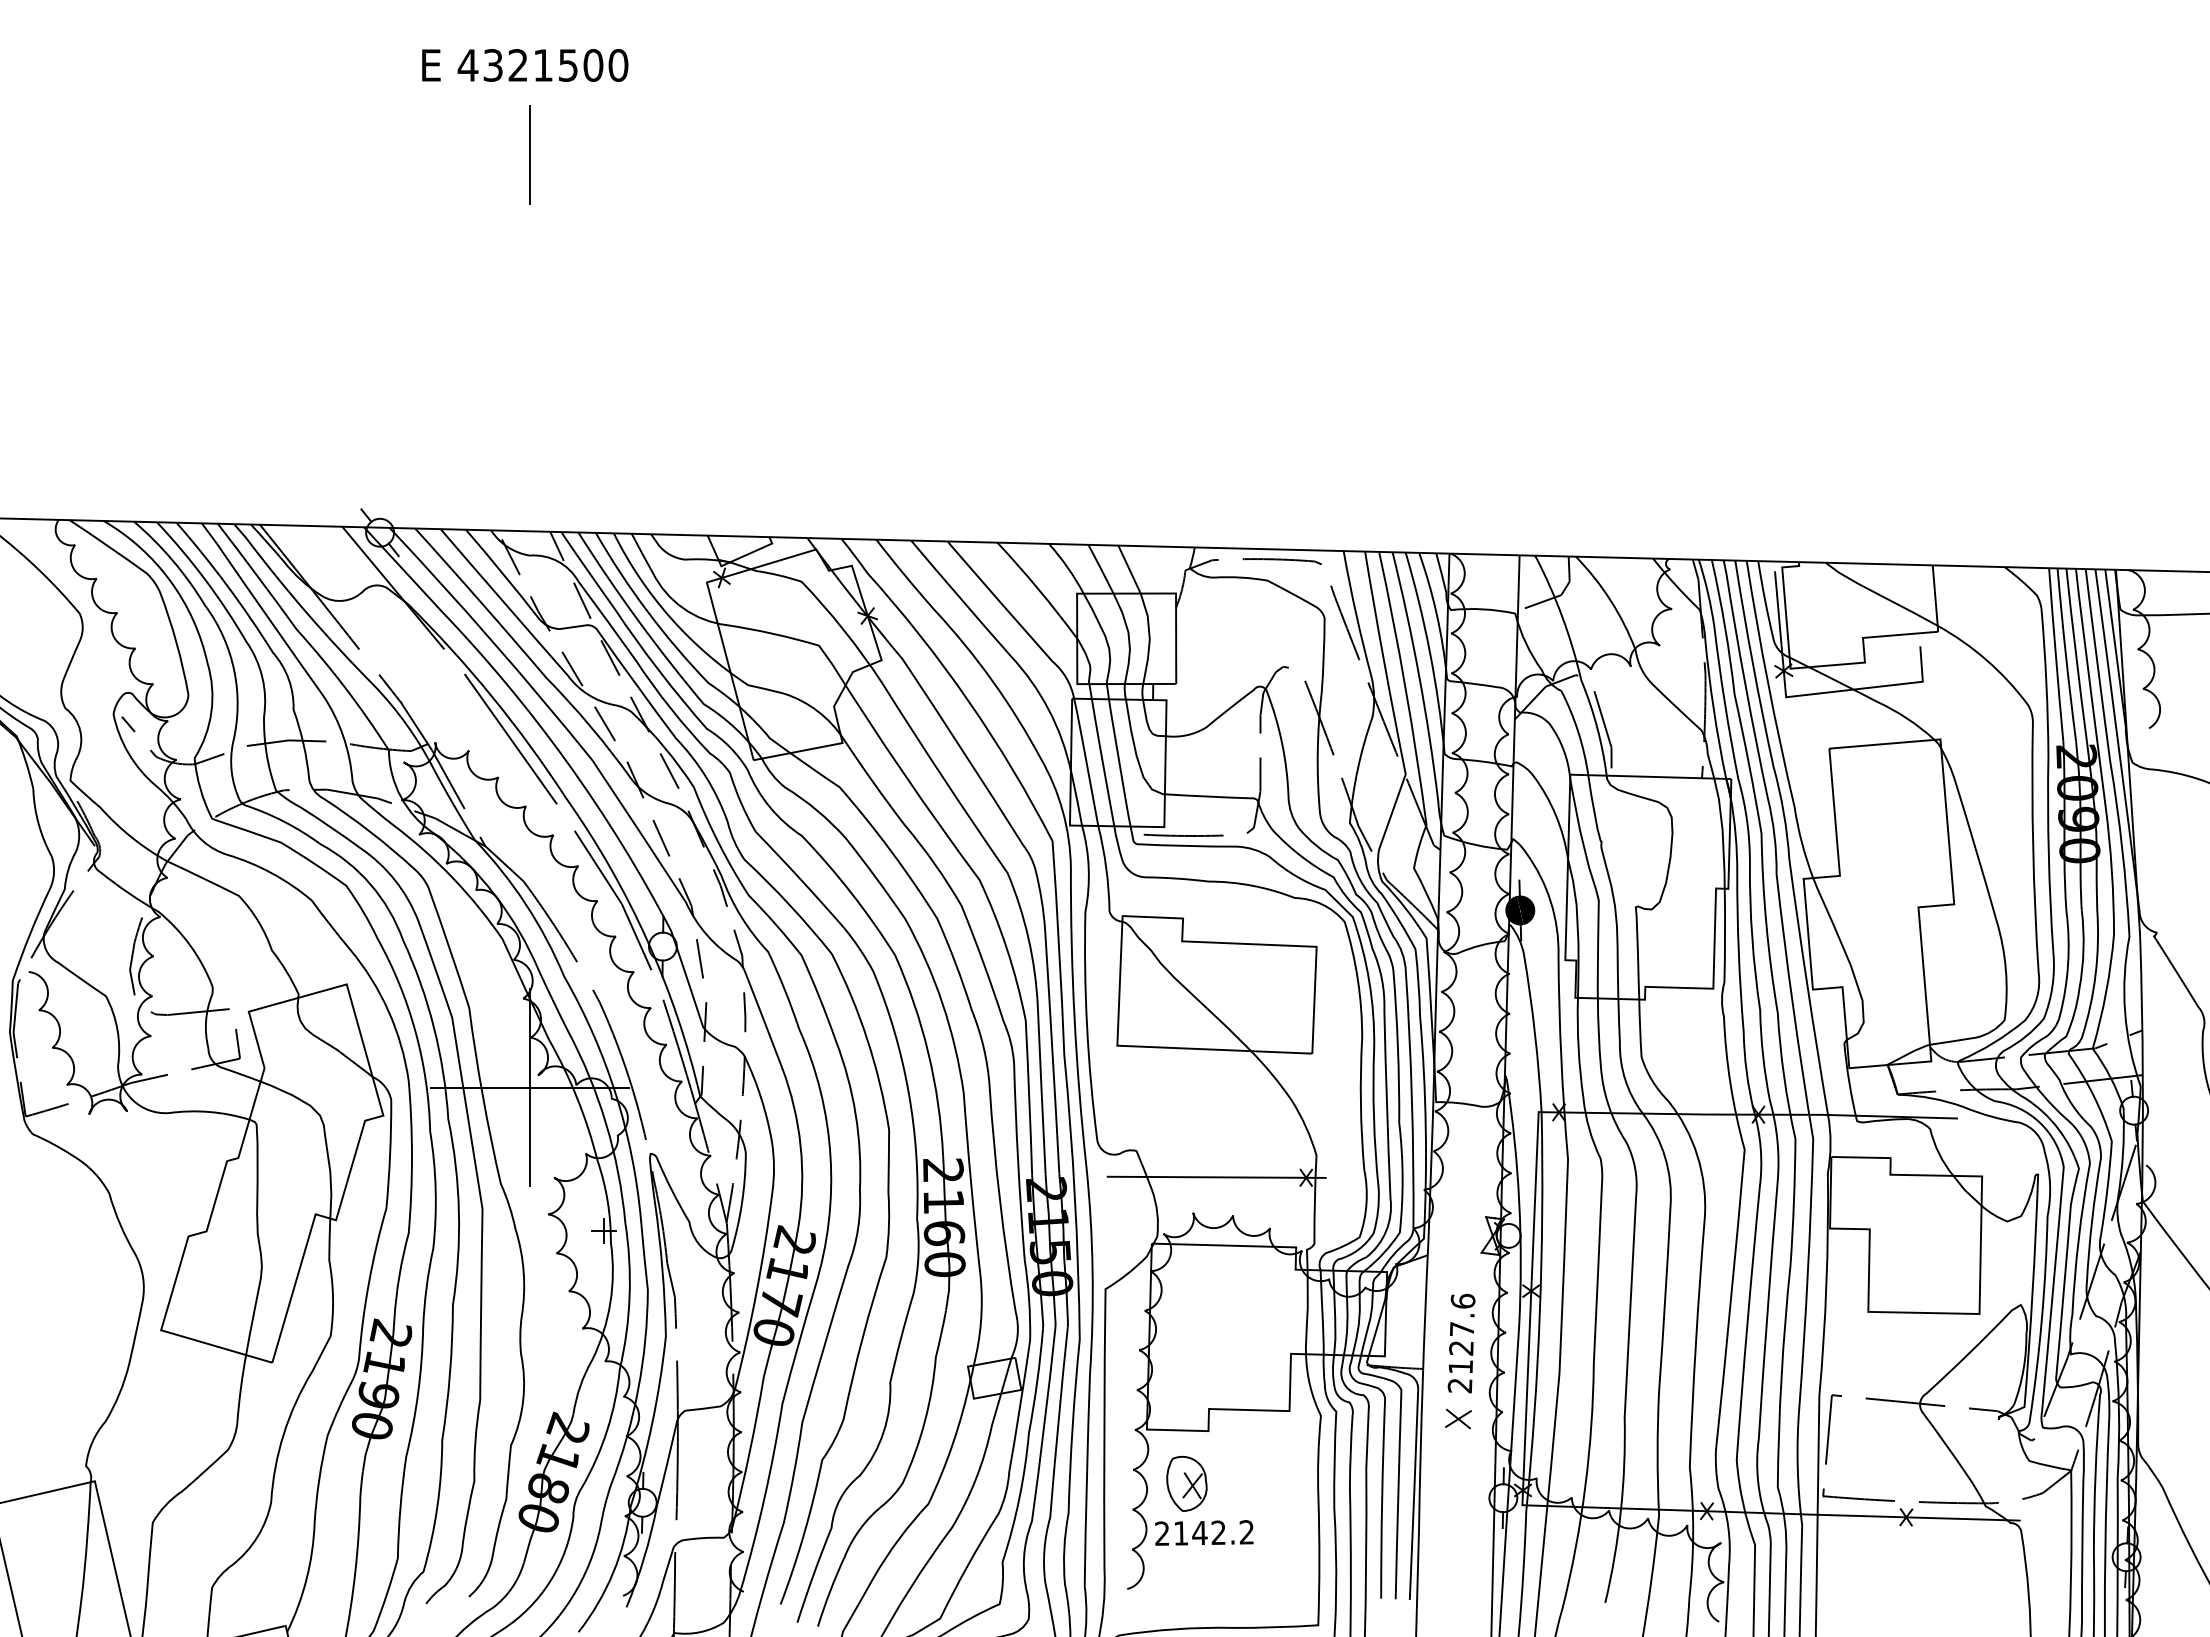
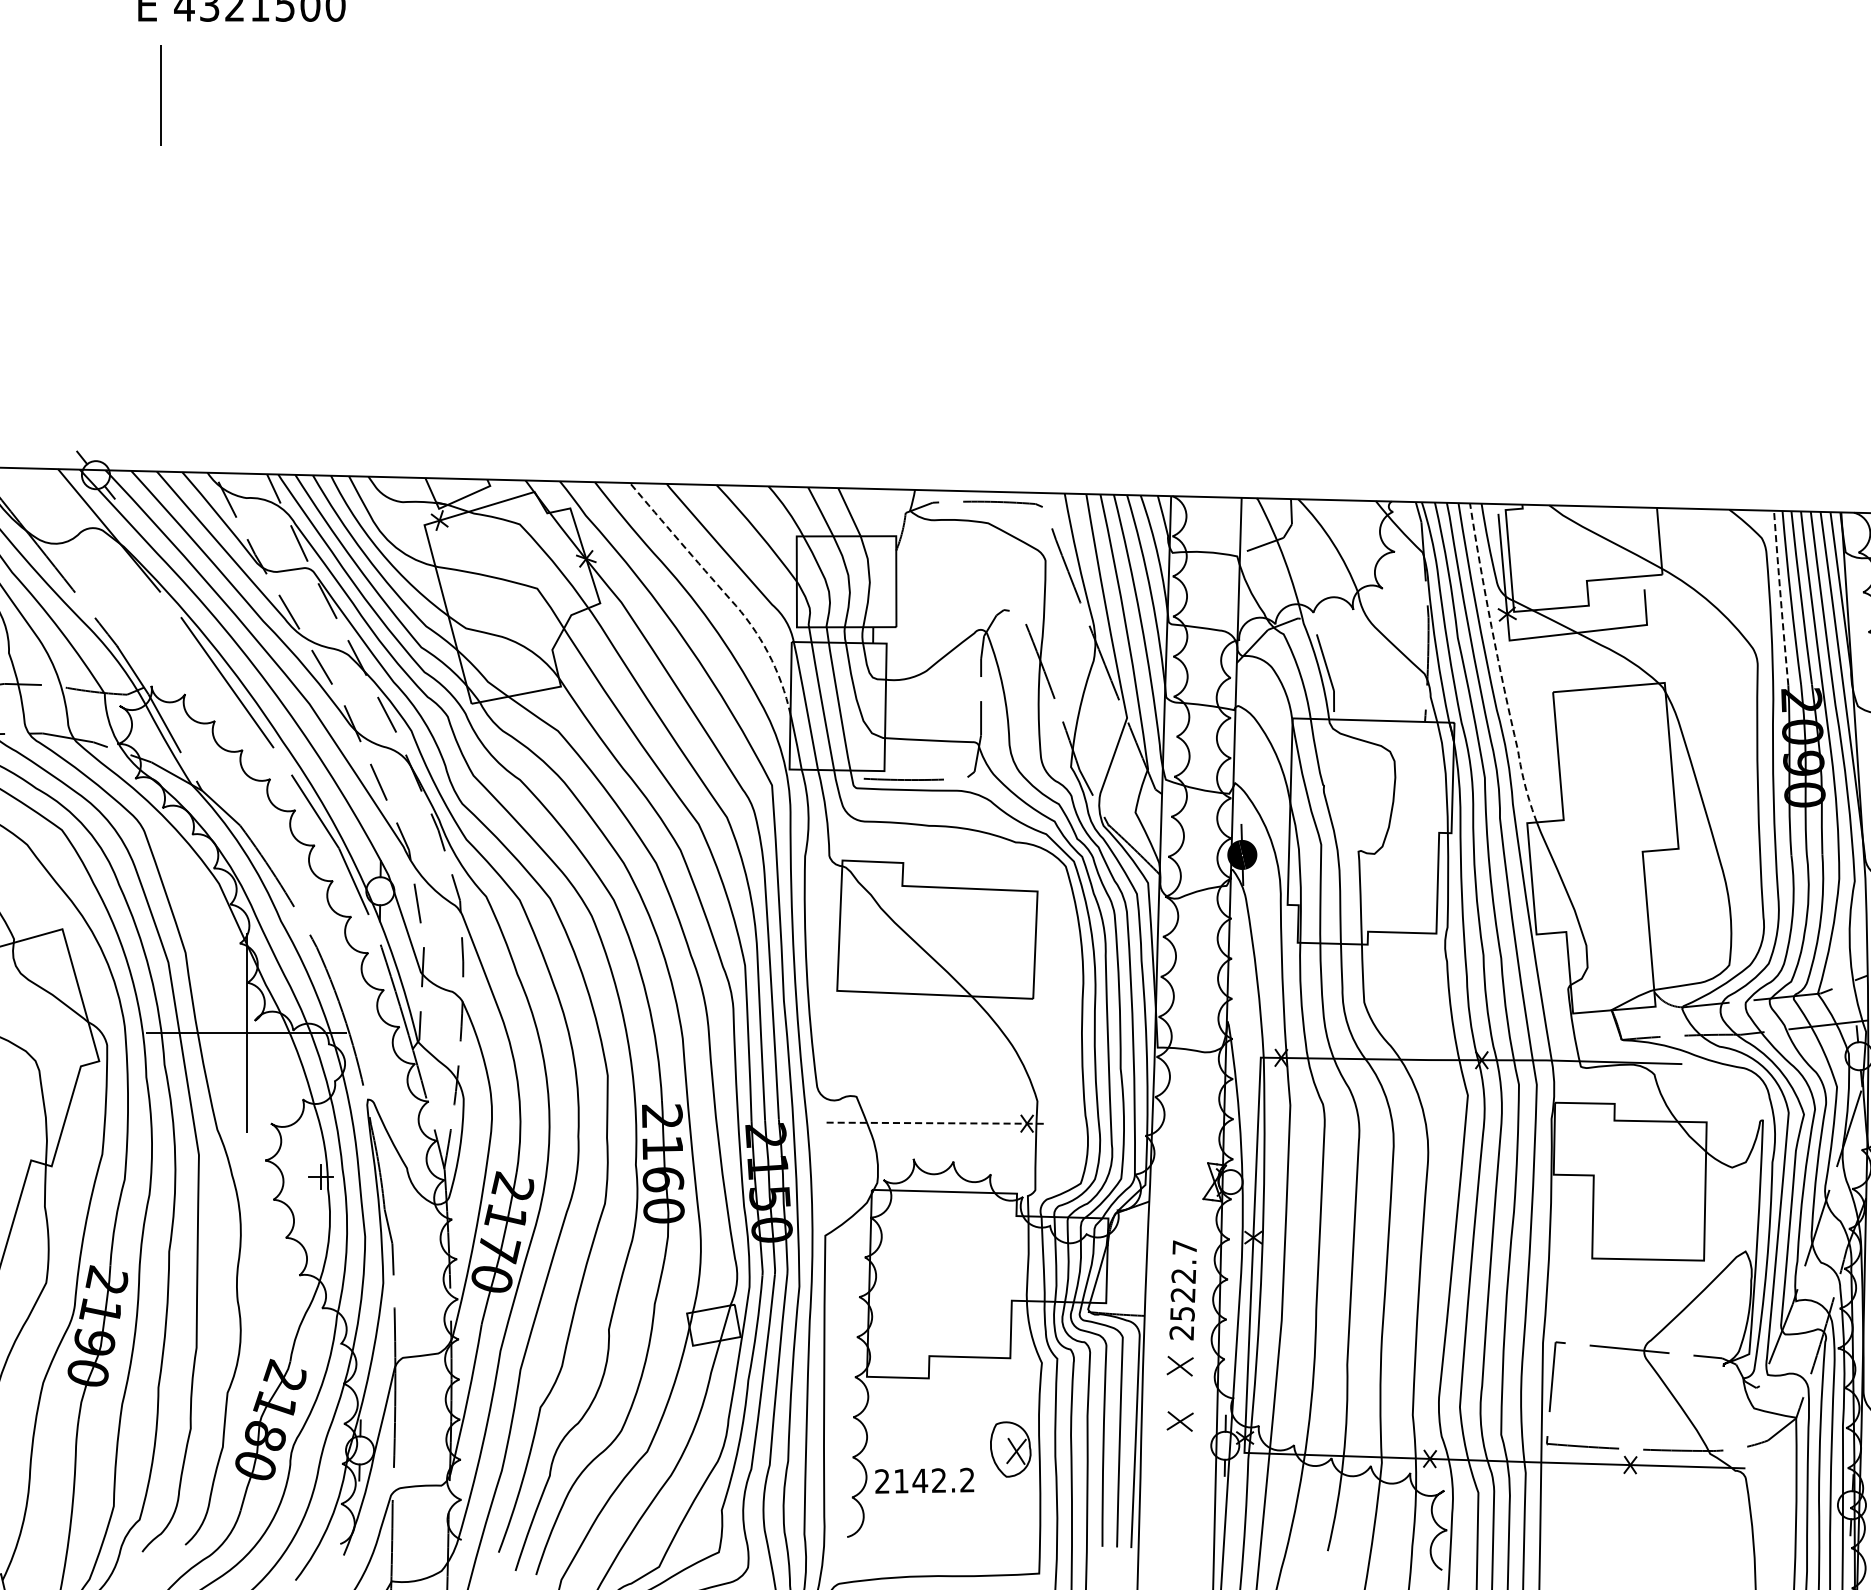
line: (529, 154) -> (160, 94), moved
line: (1005, 650) -> (724, 593), solid -> dashed
line: (2055, 655) -> (1780, 598), solid -> dashed
line: (1776, 722) -> (1499, 665), solid -> dashed
line: (1216, 1177) -> (936, 1123), solid -> dashed
text: (1461, 1333) -> (1183, 1280), 2127.6 -> 2522.7
part: (1458, 1473) -> (1180, 1420), added
part: (1186, 1483) -> (1010, 1449), moved

